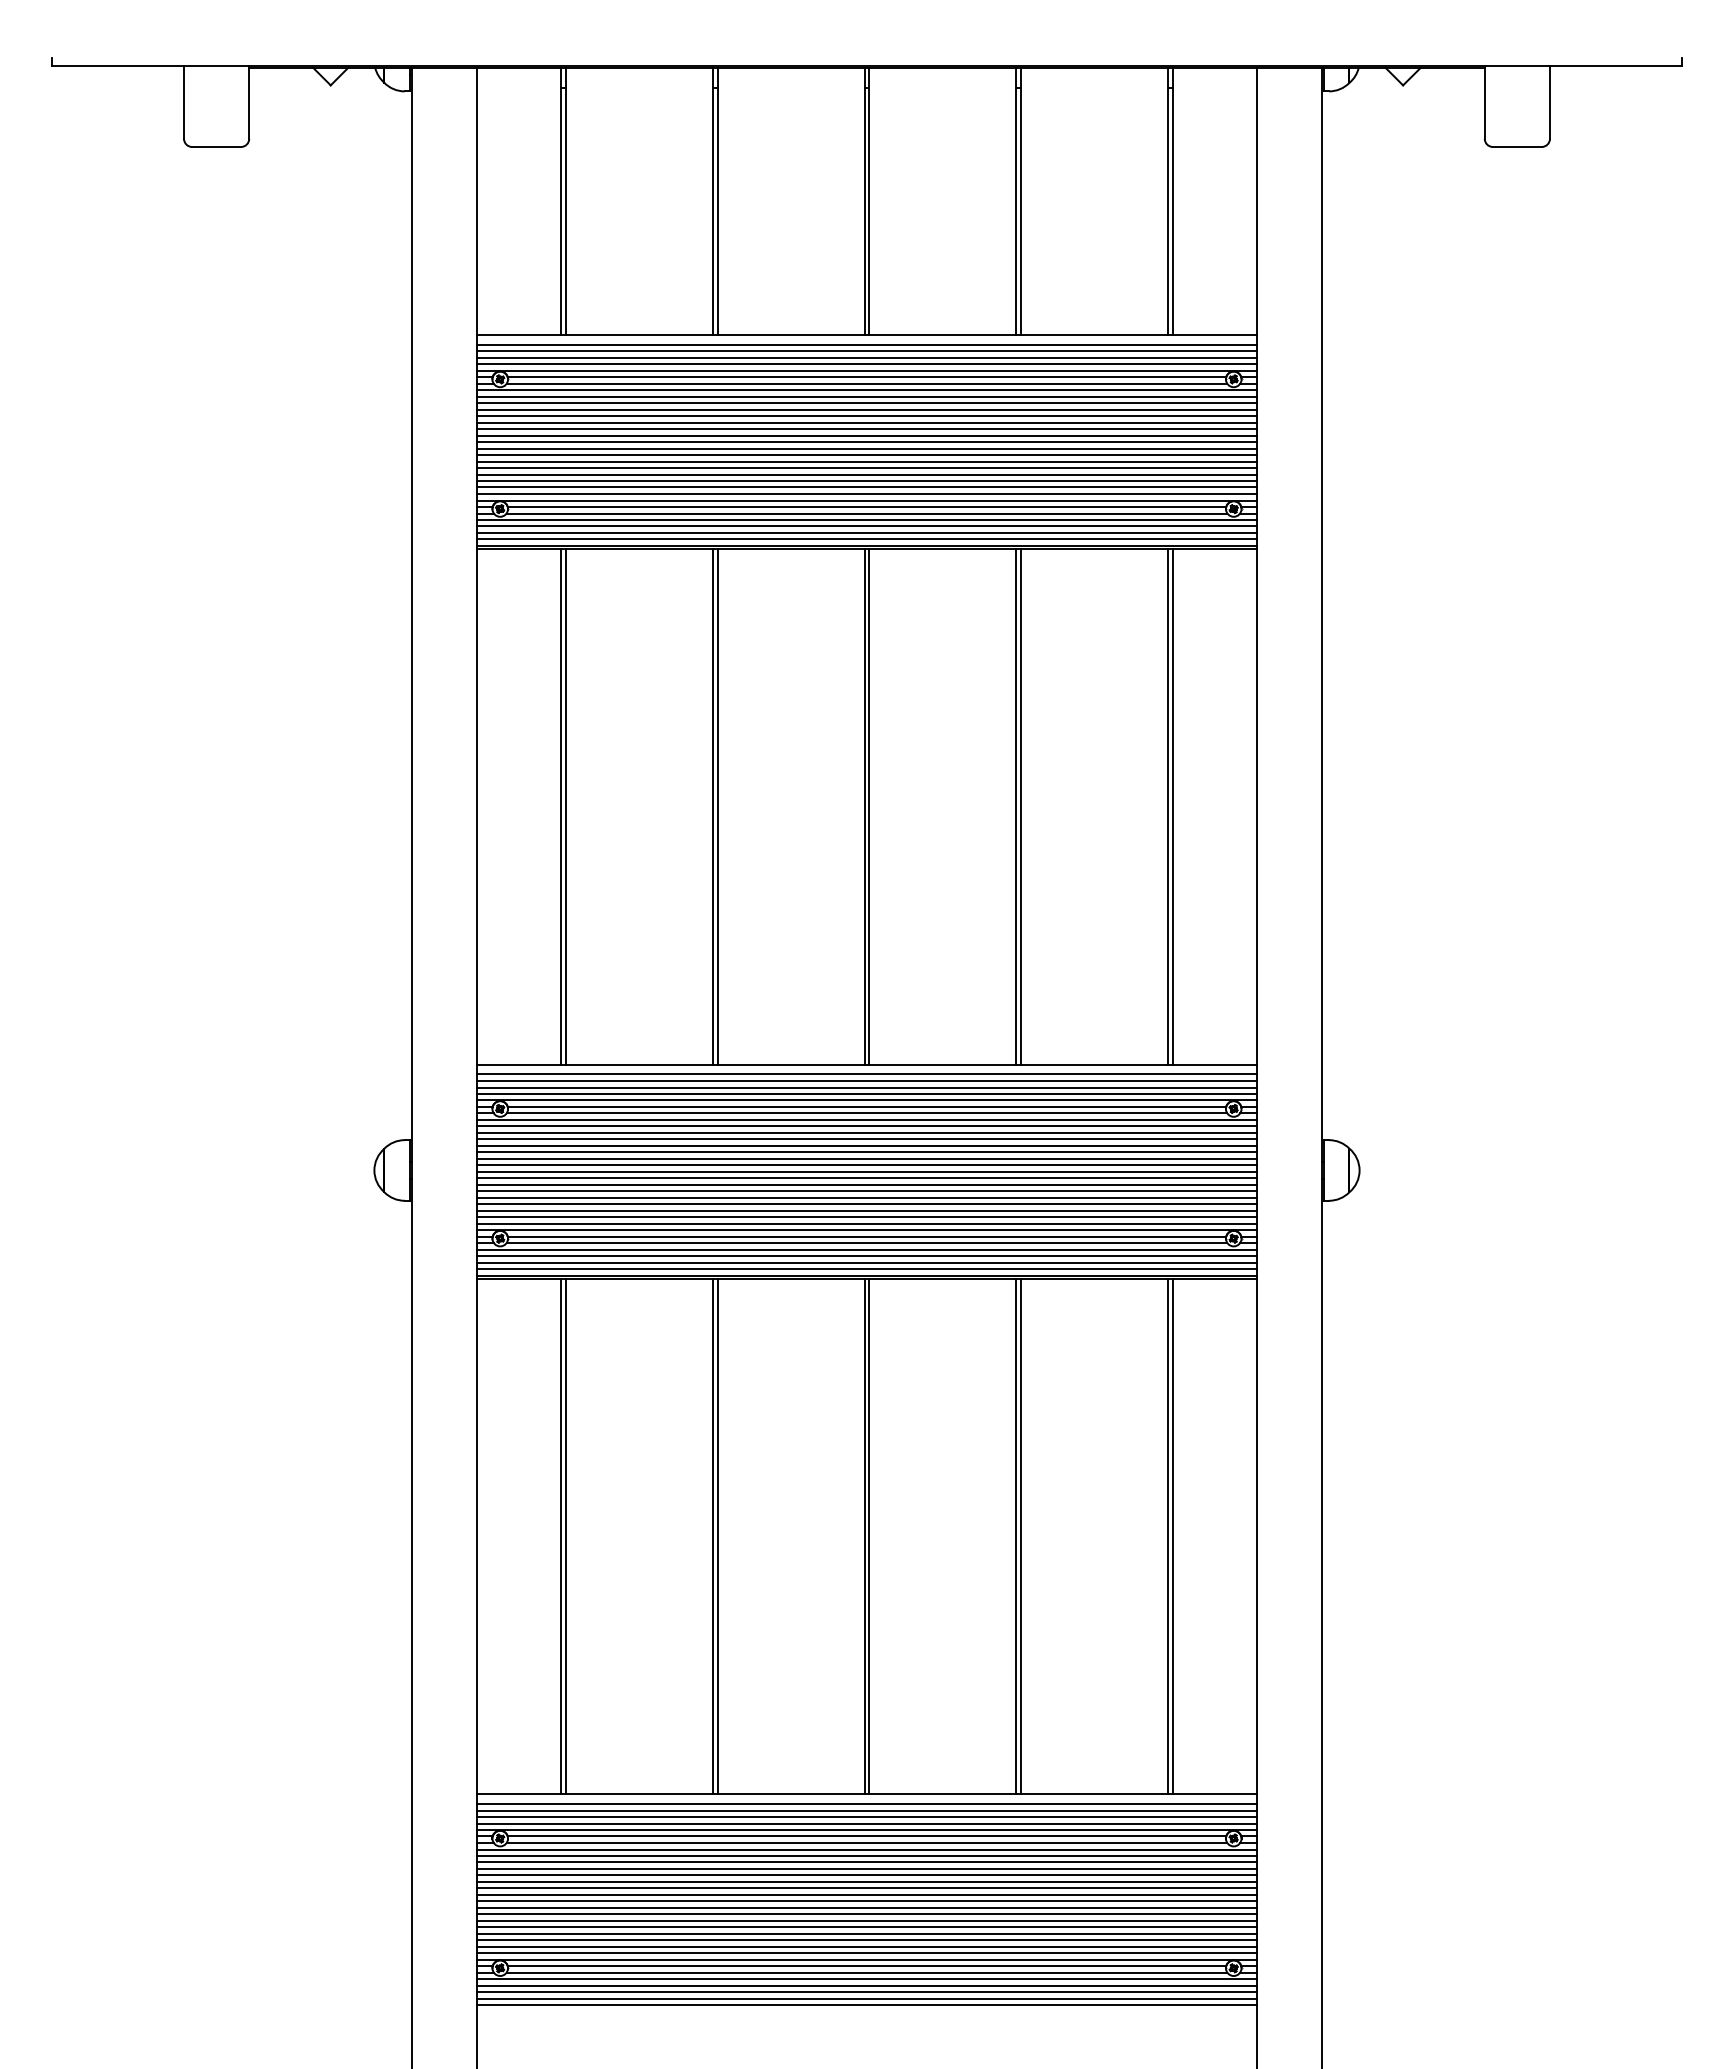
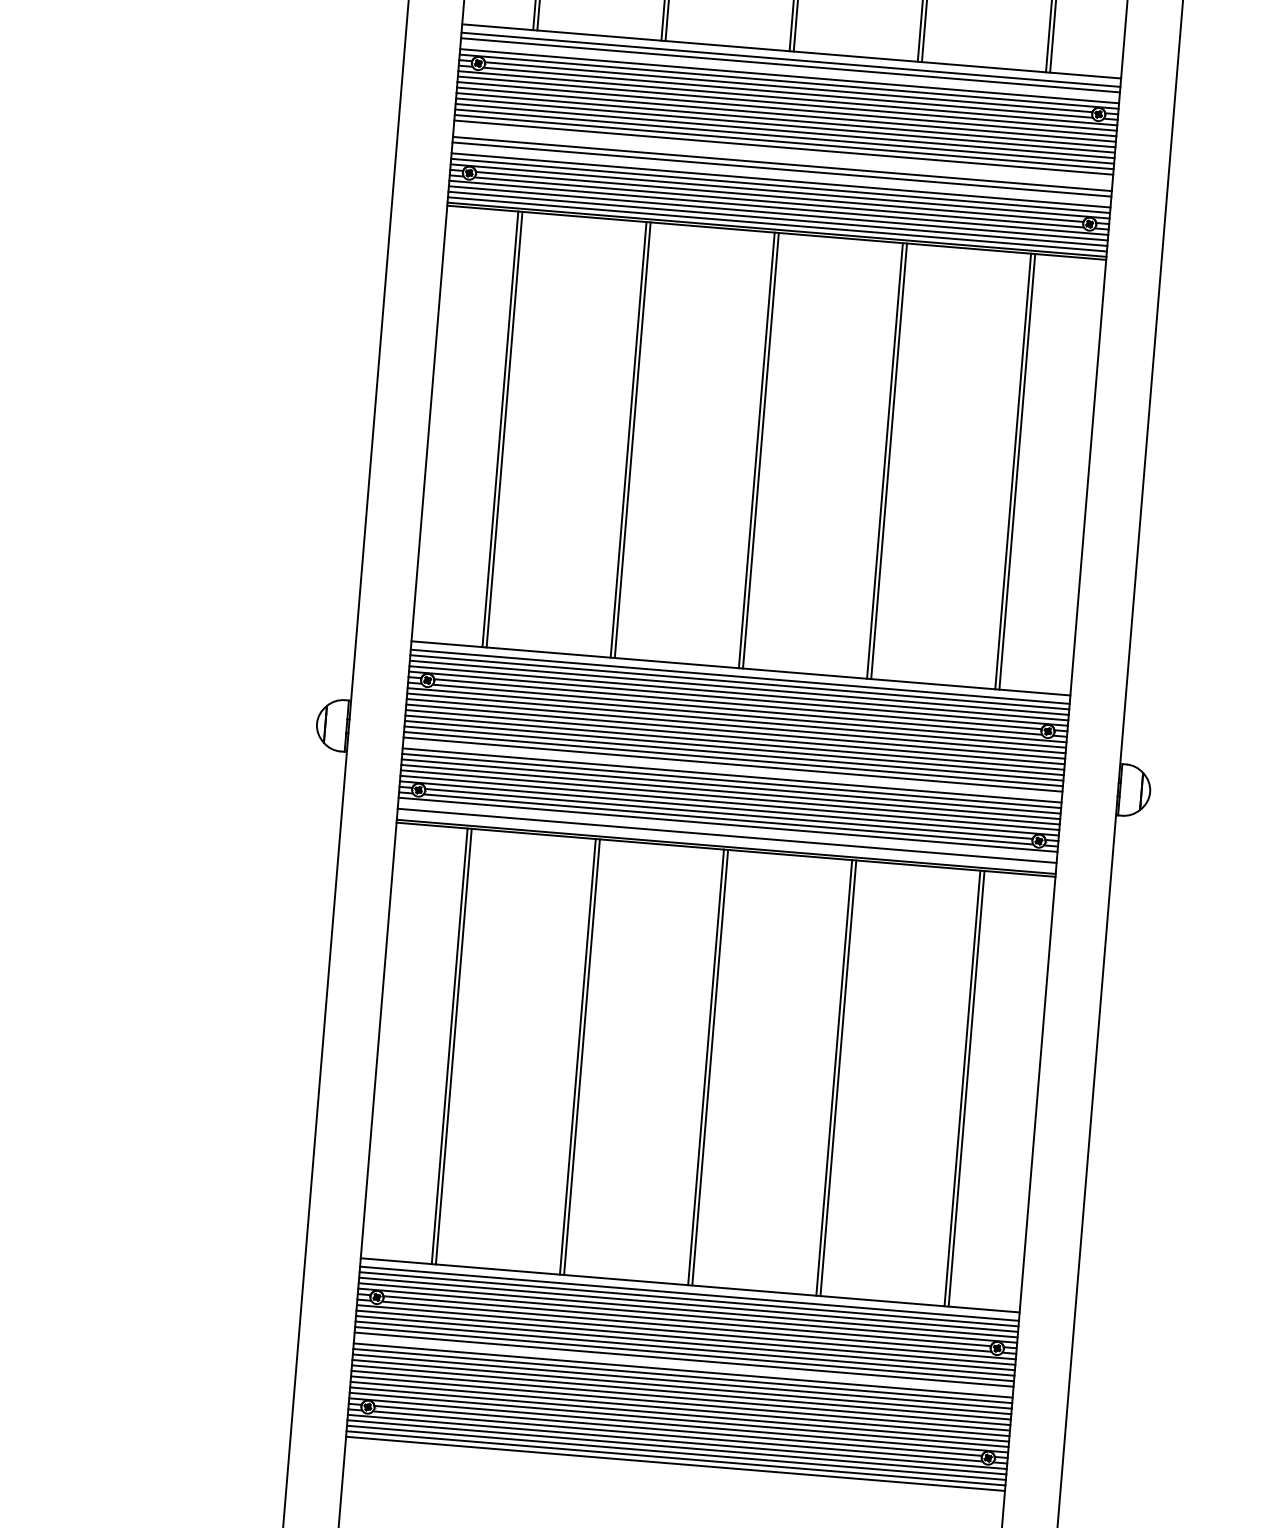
line: (866, 357) -> (789, 70), removed
line: (866, 455) -> (782, 153), removed
line: (866, 461) -> (782, 158), removed
line: (866, 481) -> (781, 175), removed
line: (866, 1184) -> (732, 769), removed
line: (866, 1256) -> (727, 830), removed
line: (866, 1269) -> (726, 841), removed
line: (866, 1888) -> (683, 1365), removed

